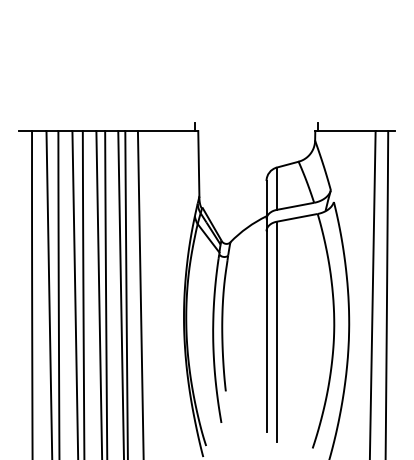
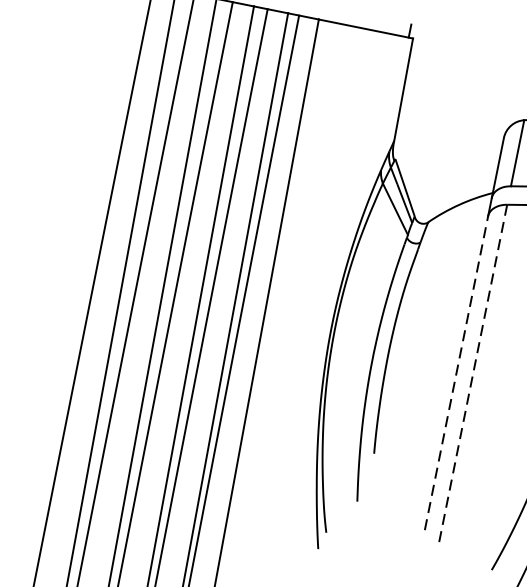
line: (266, 331) -> (456, 372), solid -> dashed
line: (276, 331) -> (472, 376), solid -> dashed

